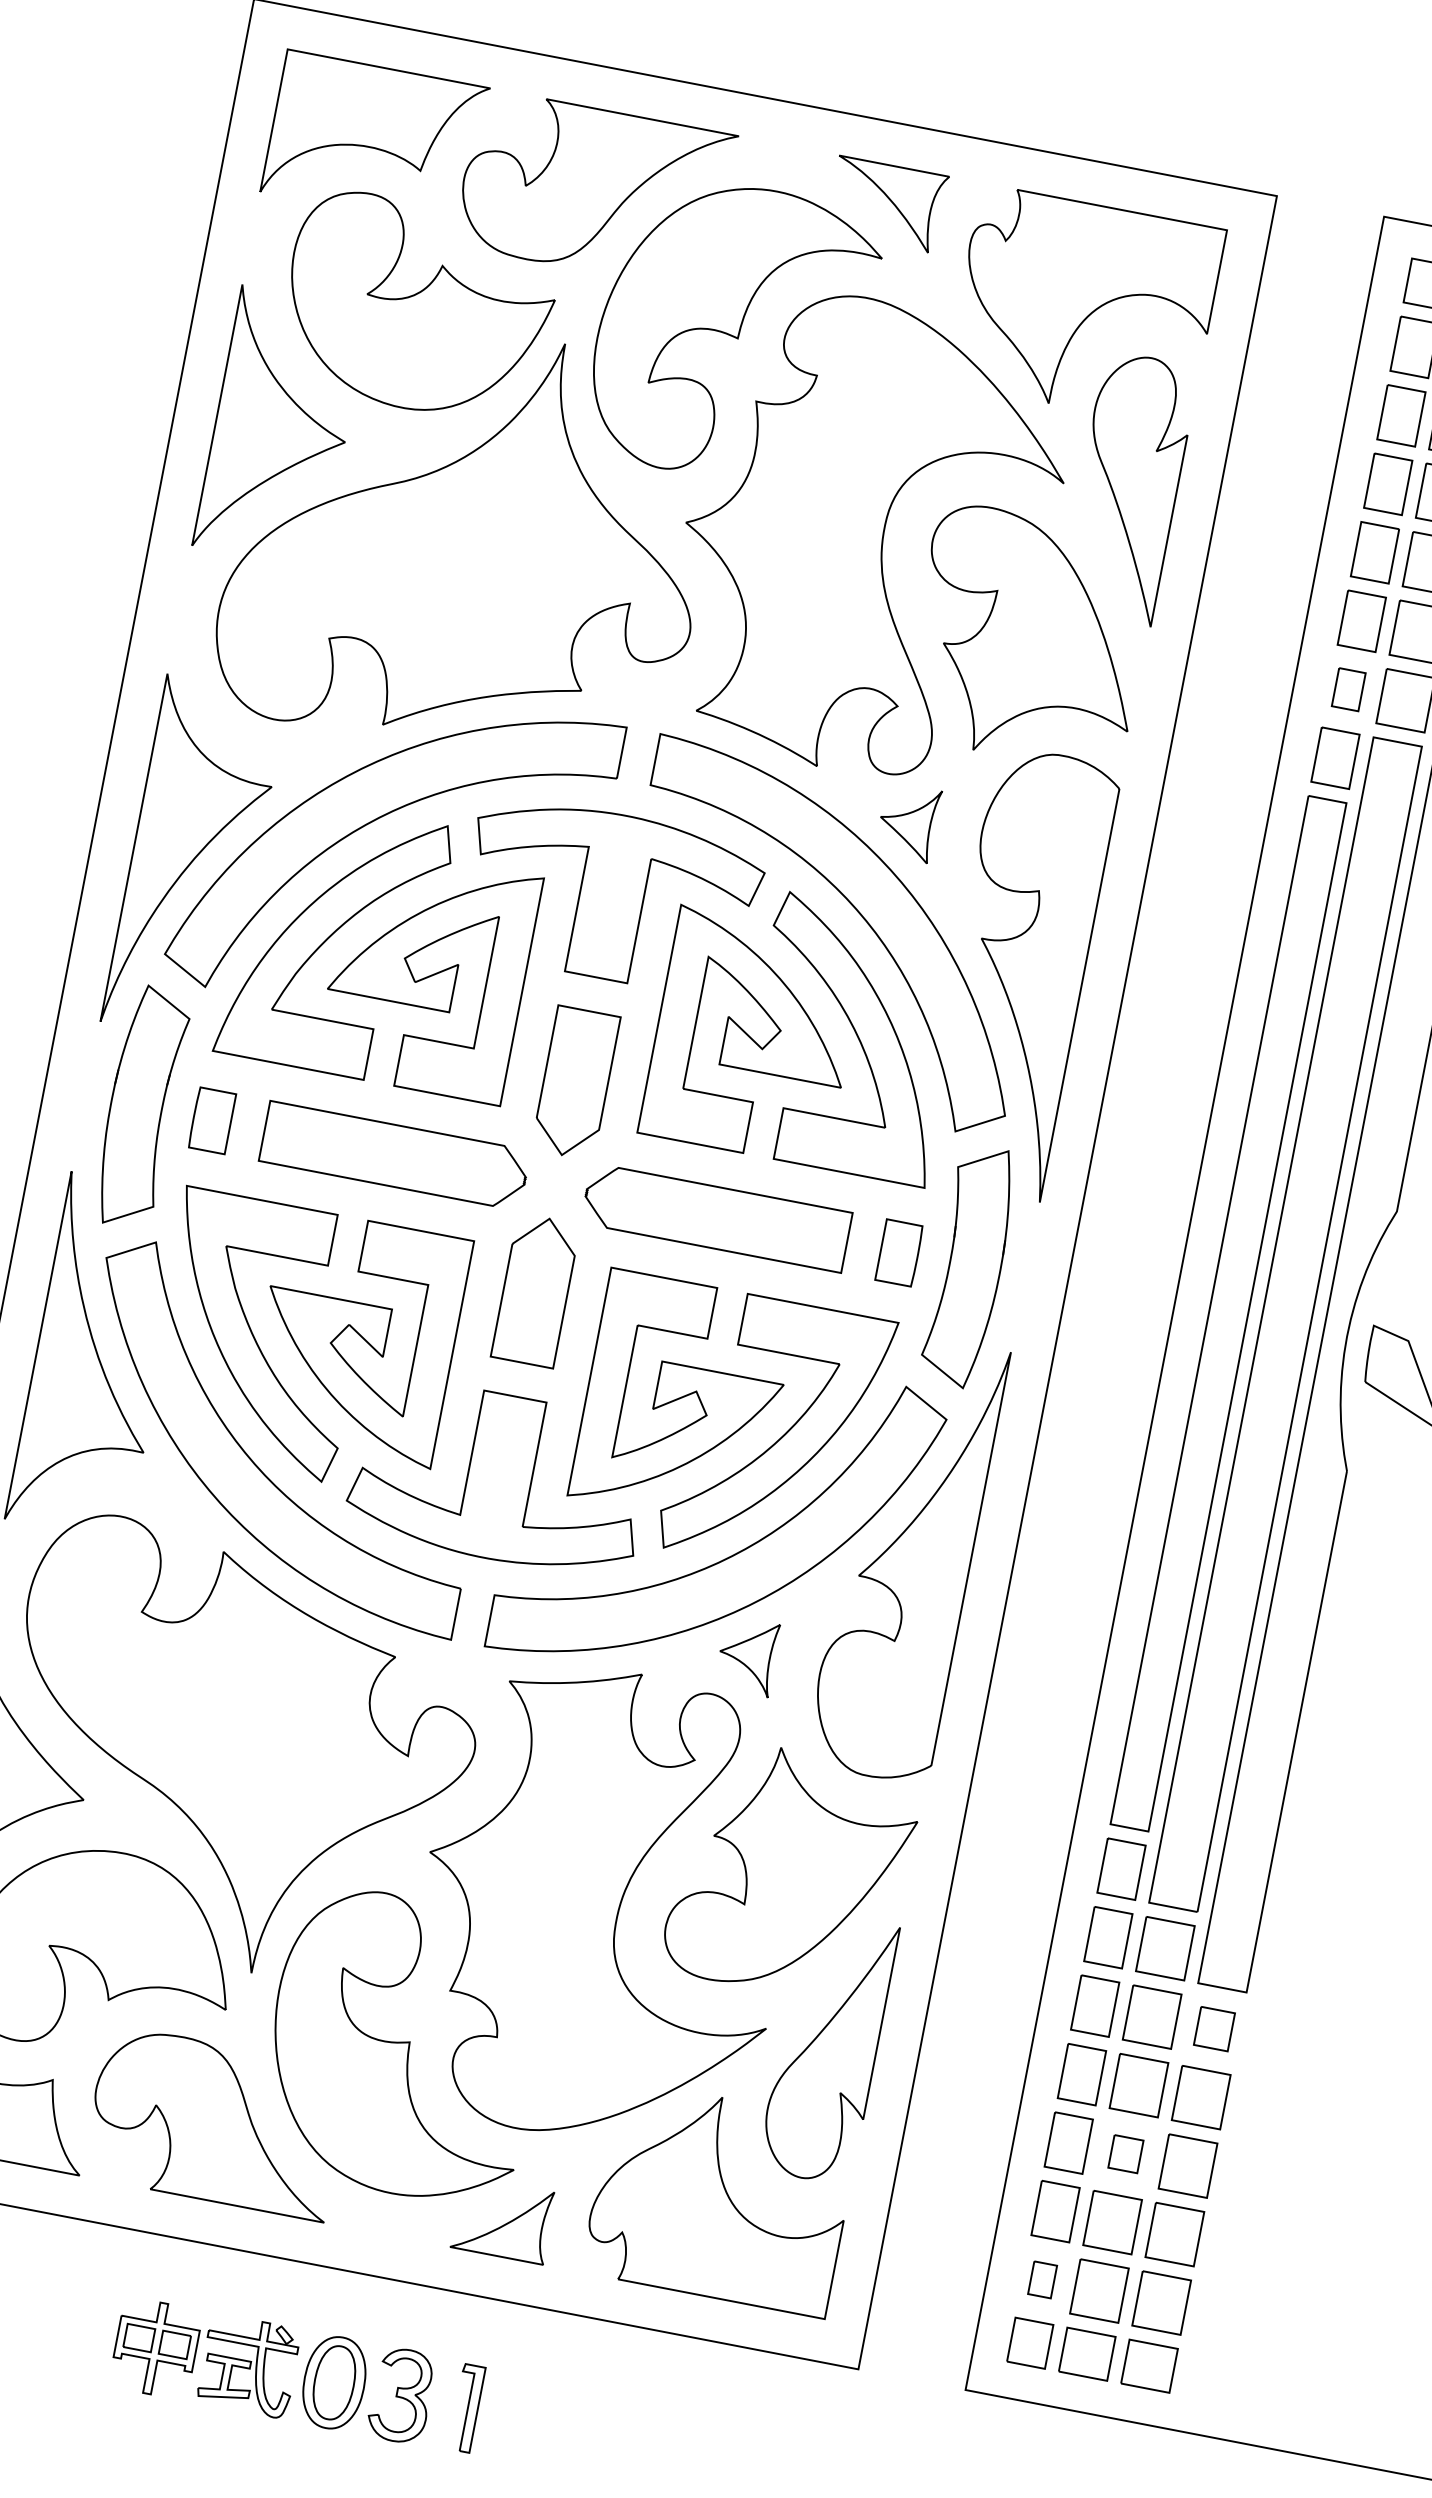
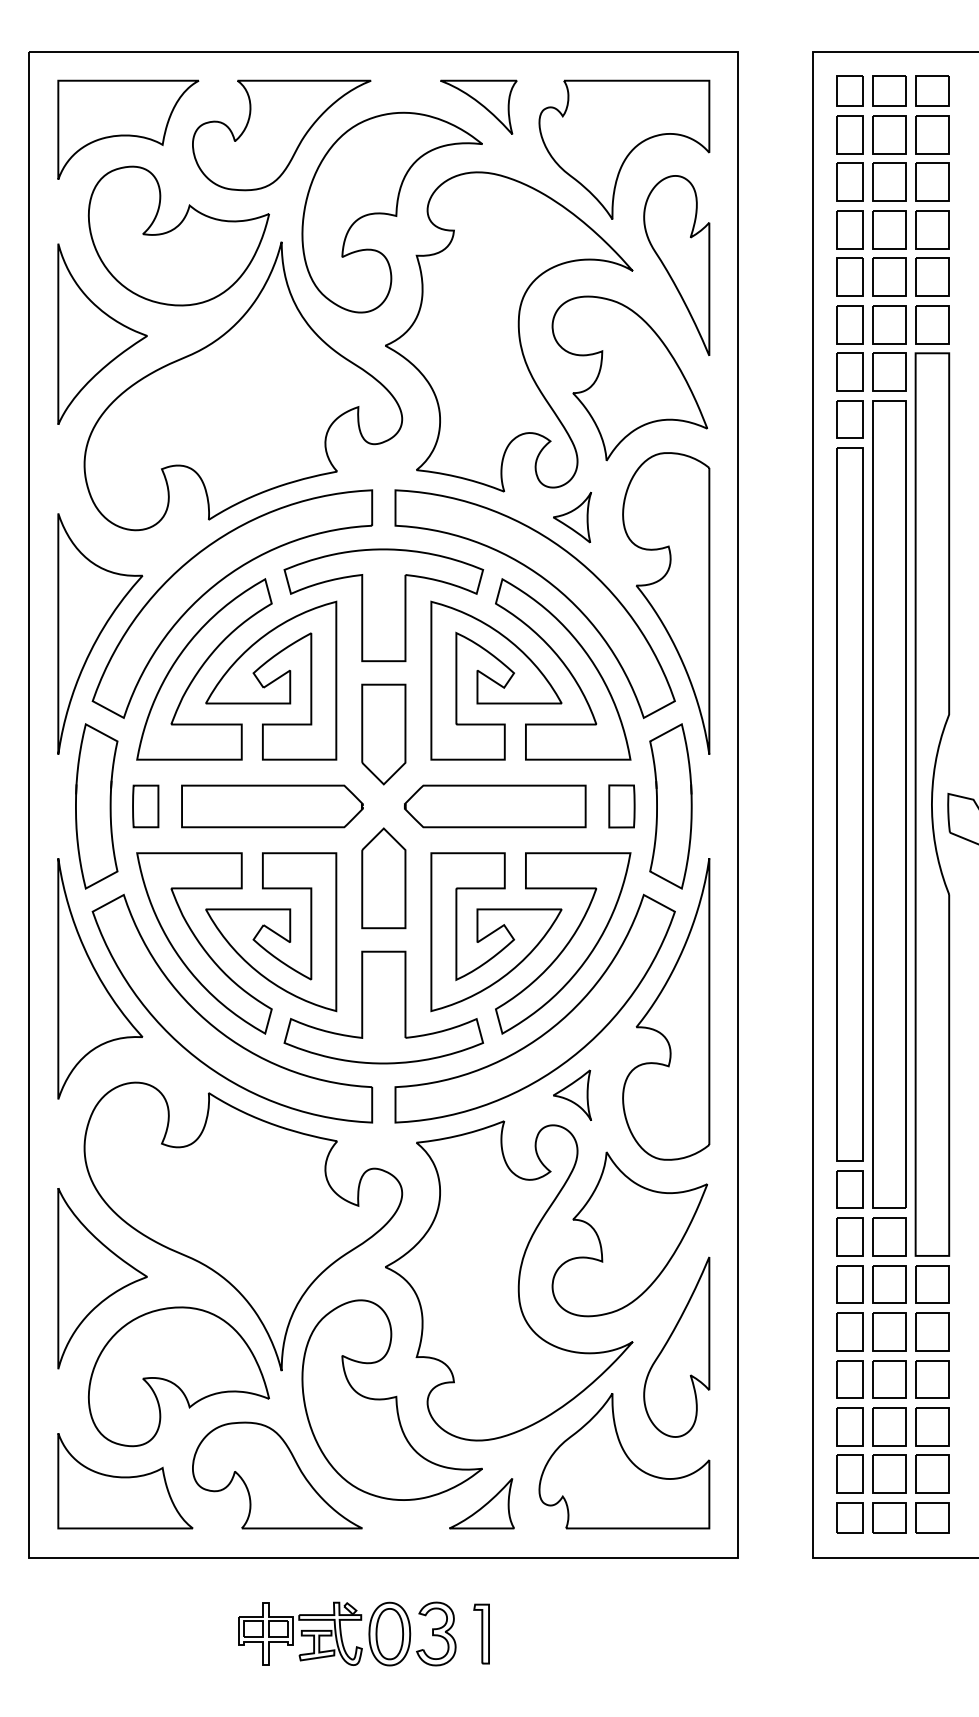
part: (1348, 688) -> (849, 371), size x1.43
part: (1214, 2029) -> (932, 1284), size x1.43
part: (1126, 2154) -> (889, 1379), size x1.67
part: (1042, 2278) -> (849, 1473), size x1.67

